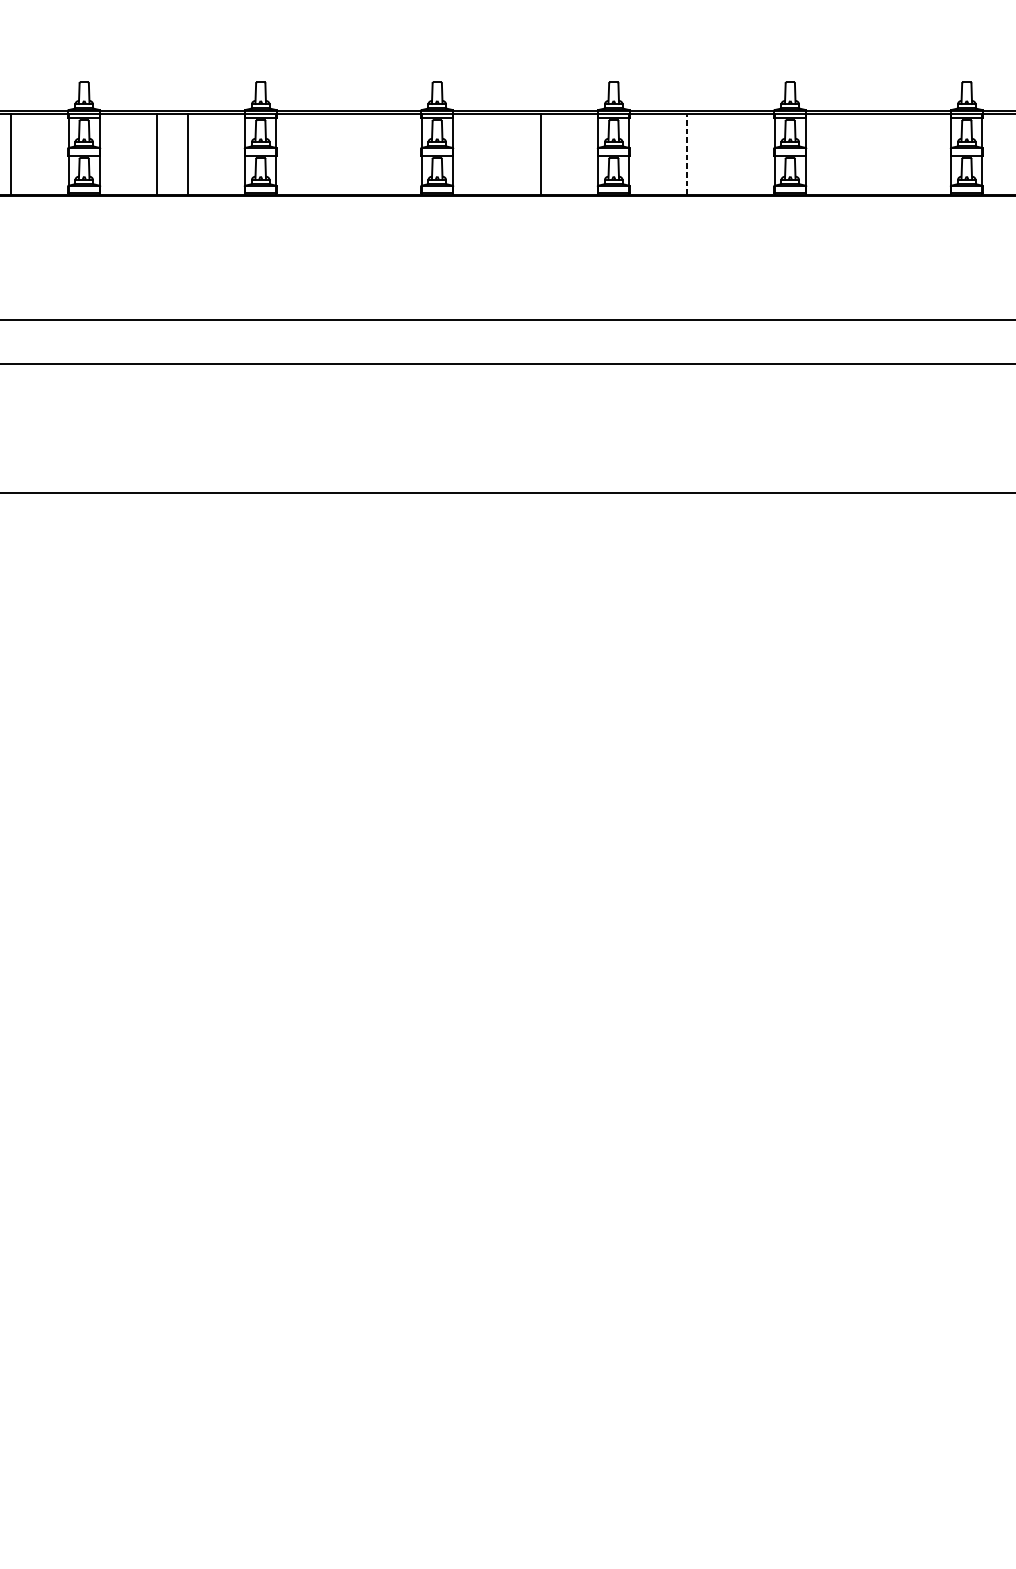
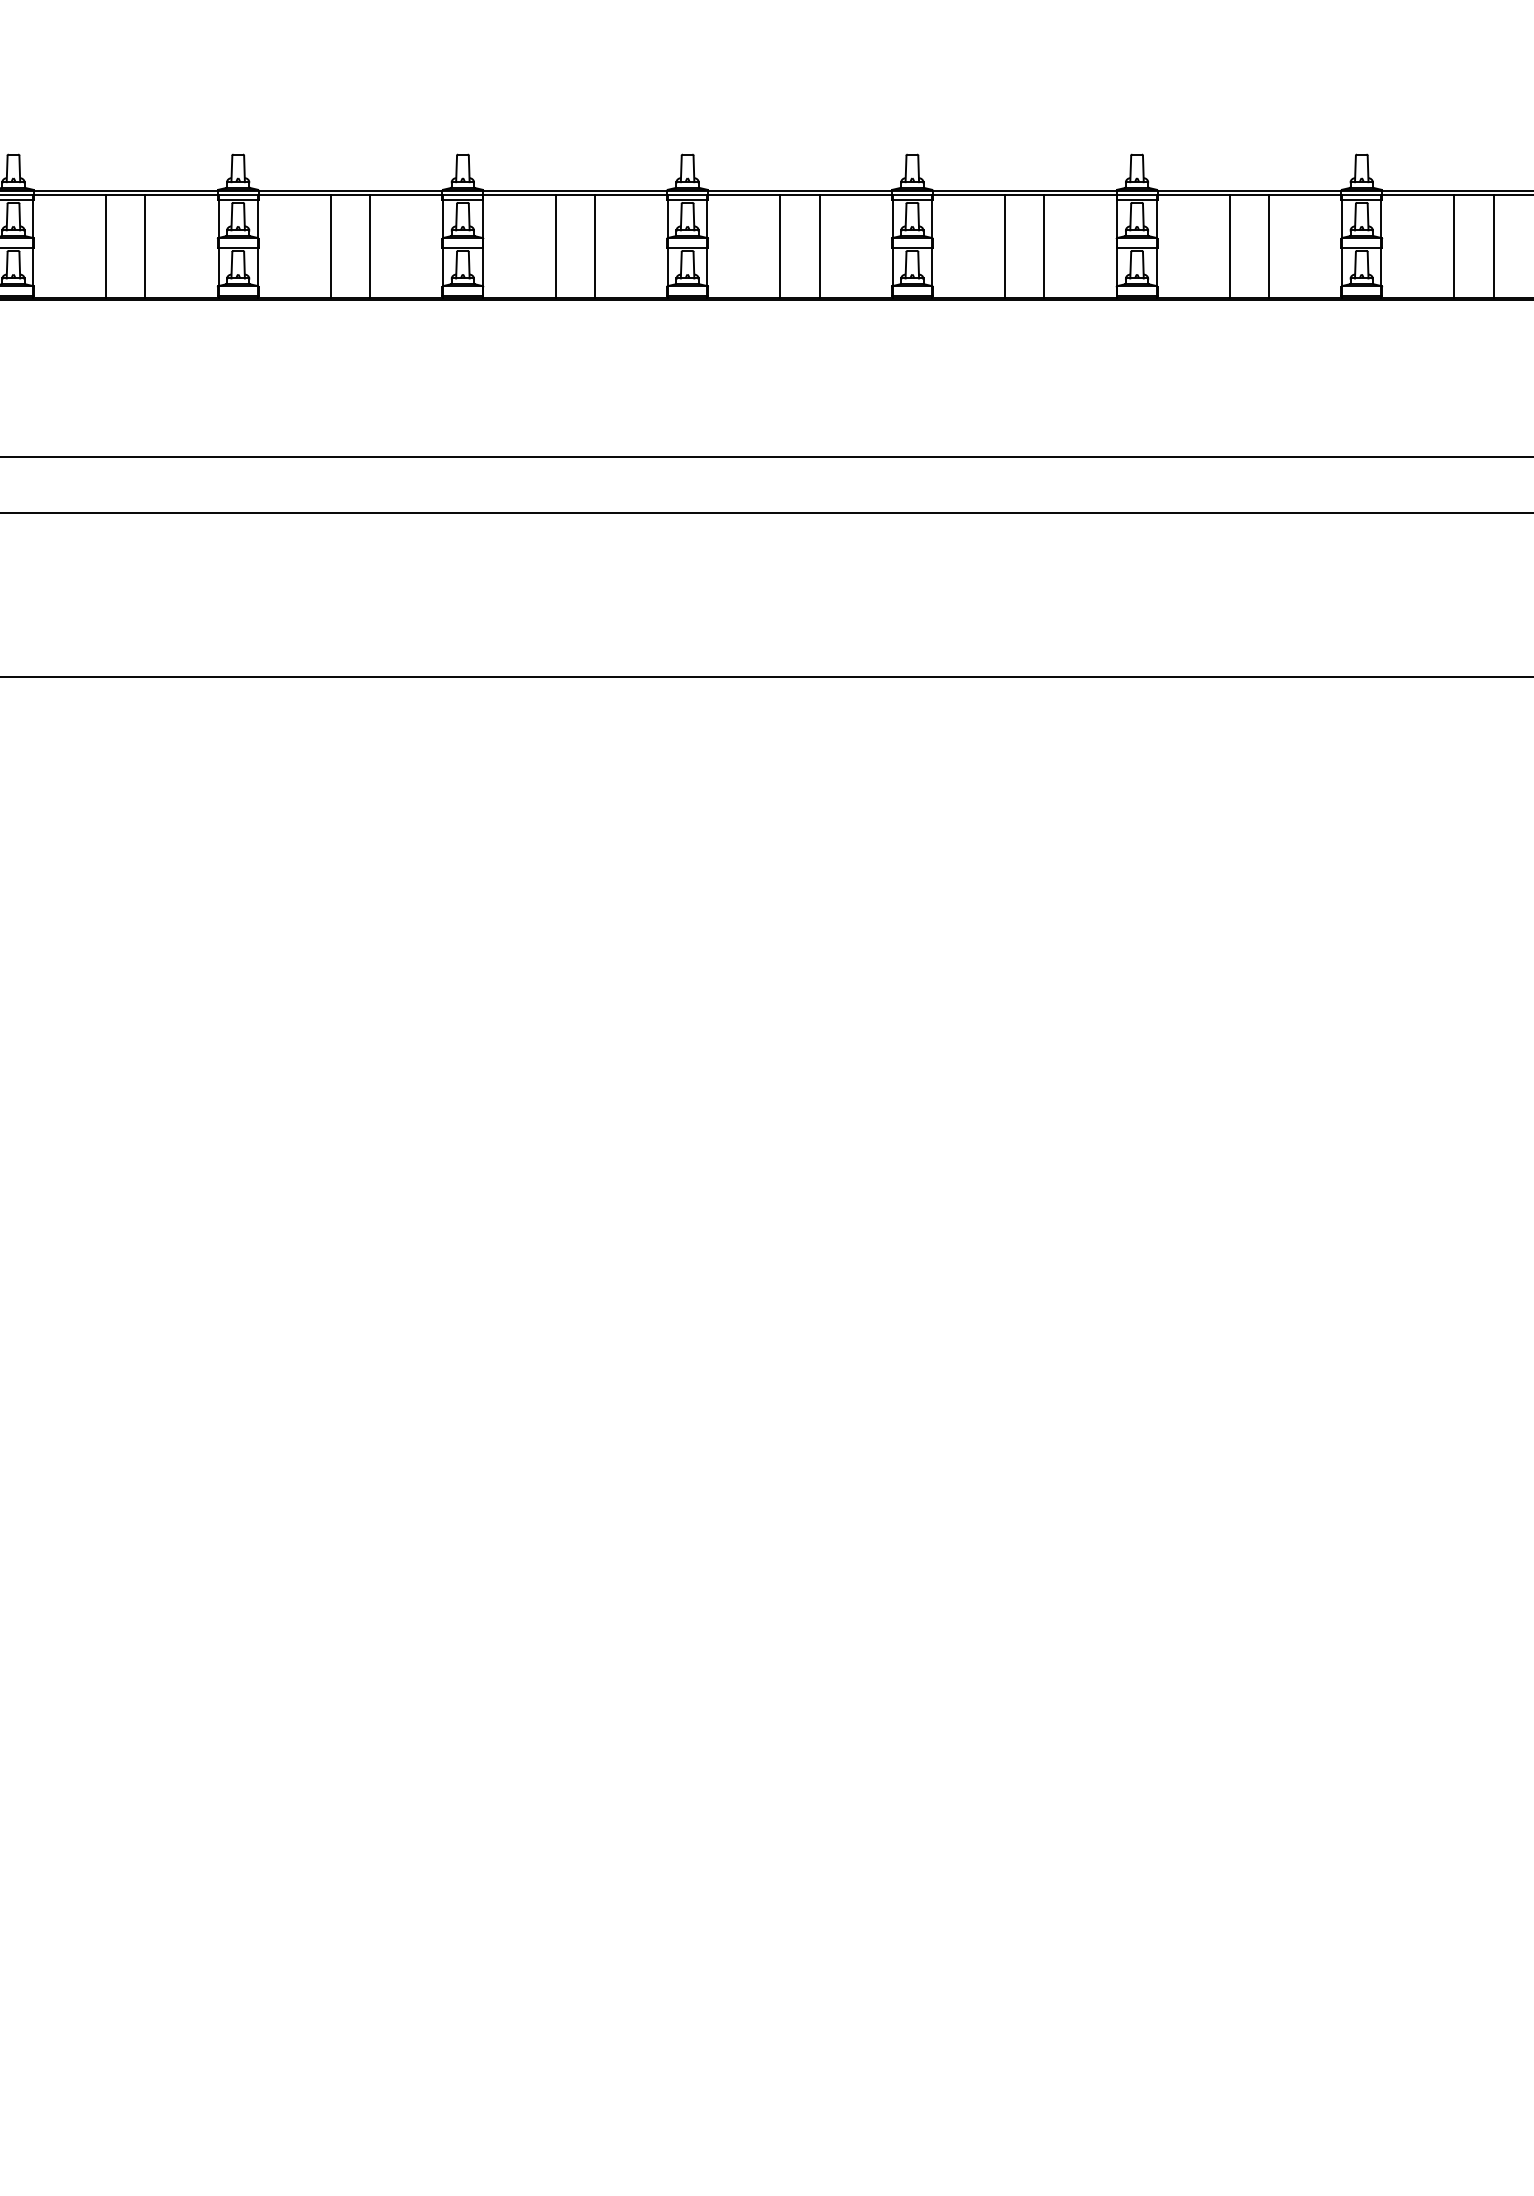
line: (333, 153) -> (555, 245), added
line: (364, 153) -> (594, 245), added
line: (510, 153) -> (780, 245), added
line: (686, 153) -> (1005, 245), dashed -> solid
line: (717, 153) -> (1044, 245), added
line: (862, 153) -> (1229, 245), added
line: (894, 153) -> (1269, 245), added

